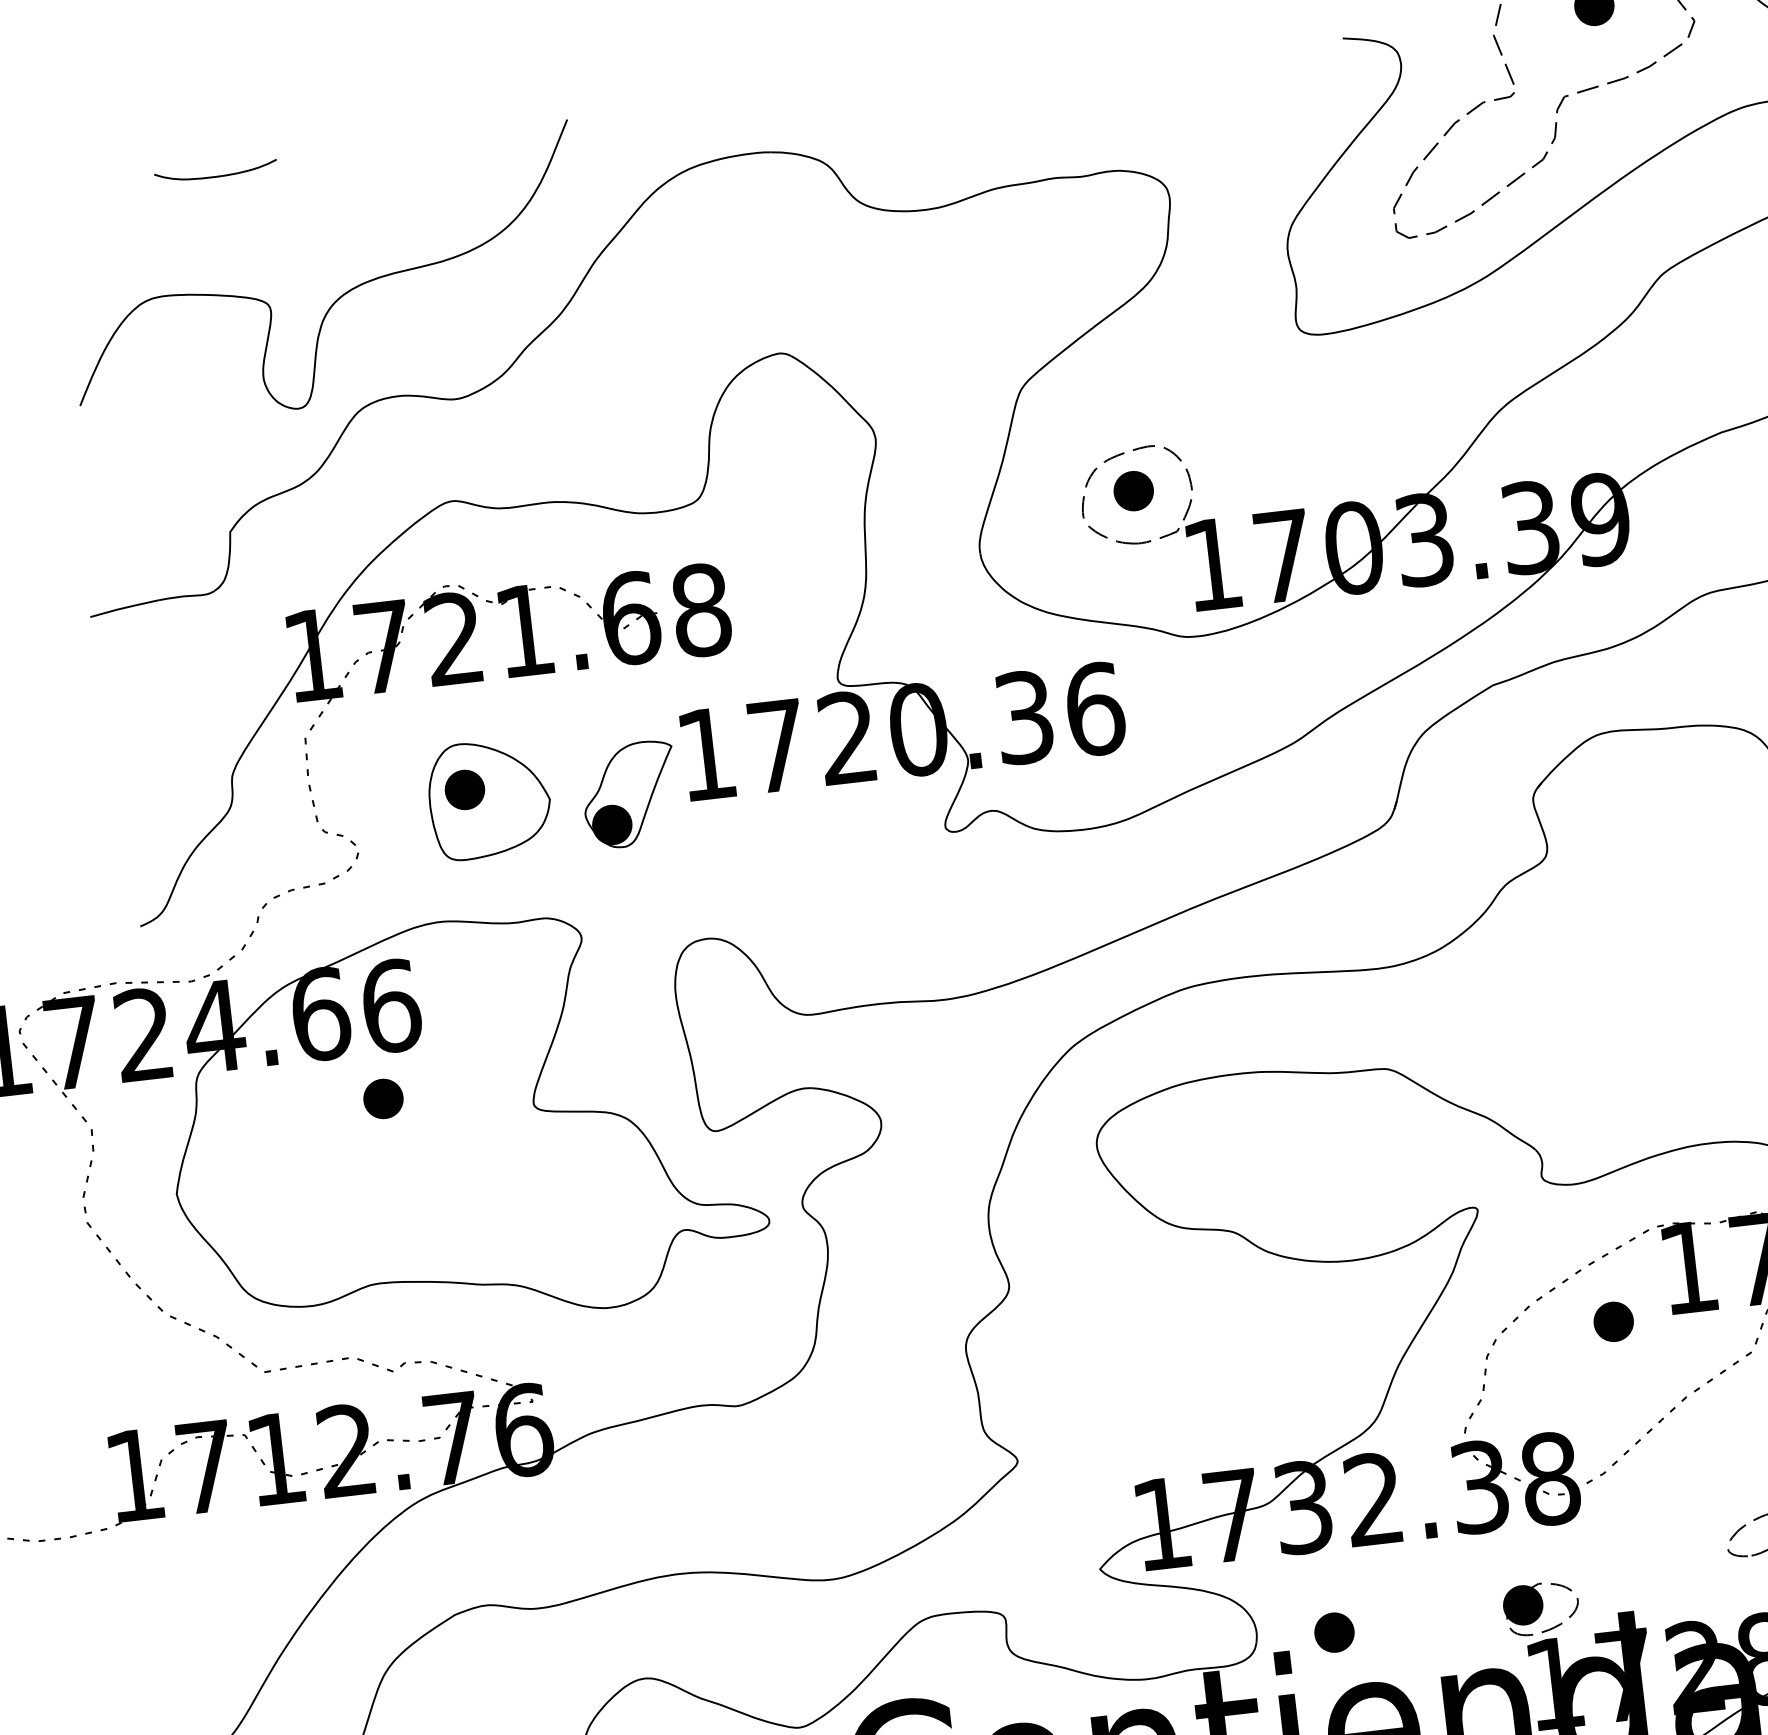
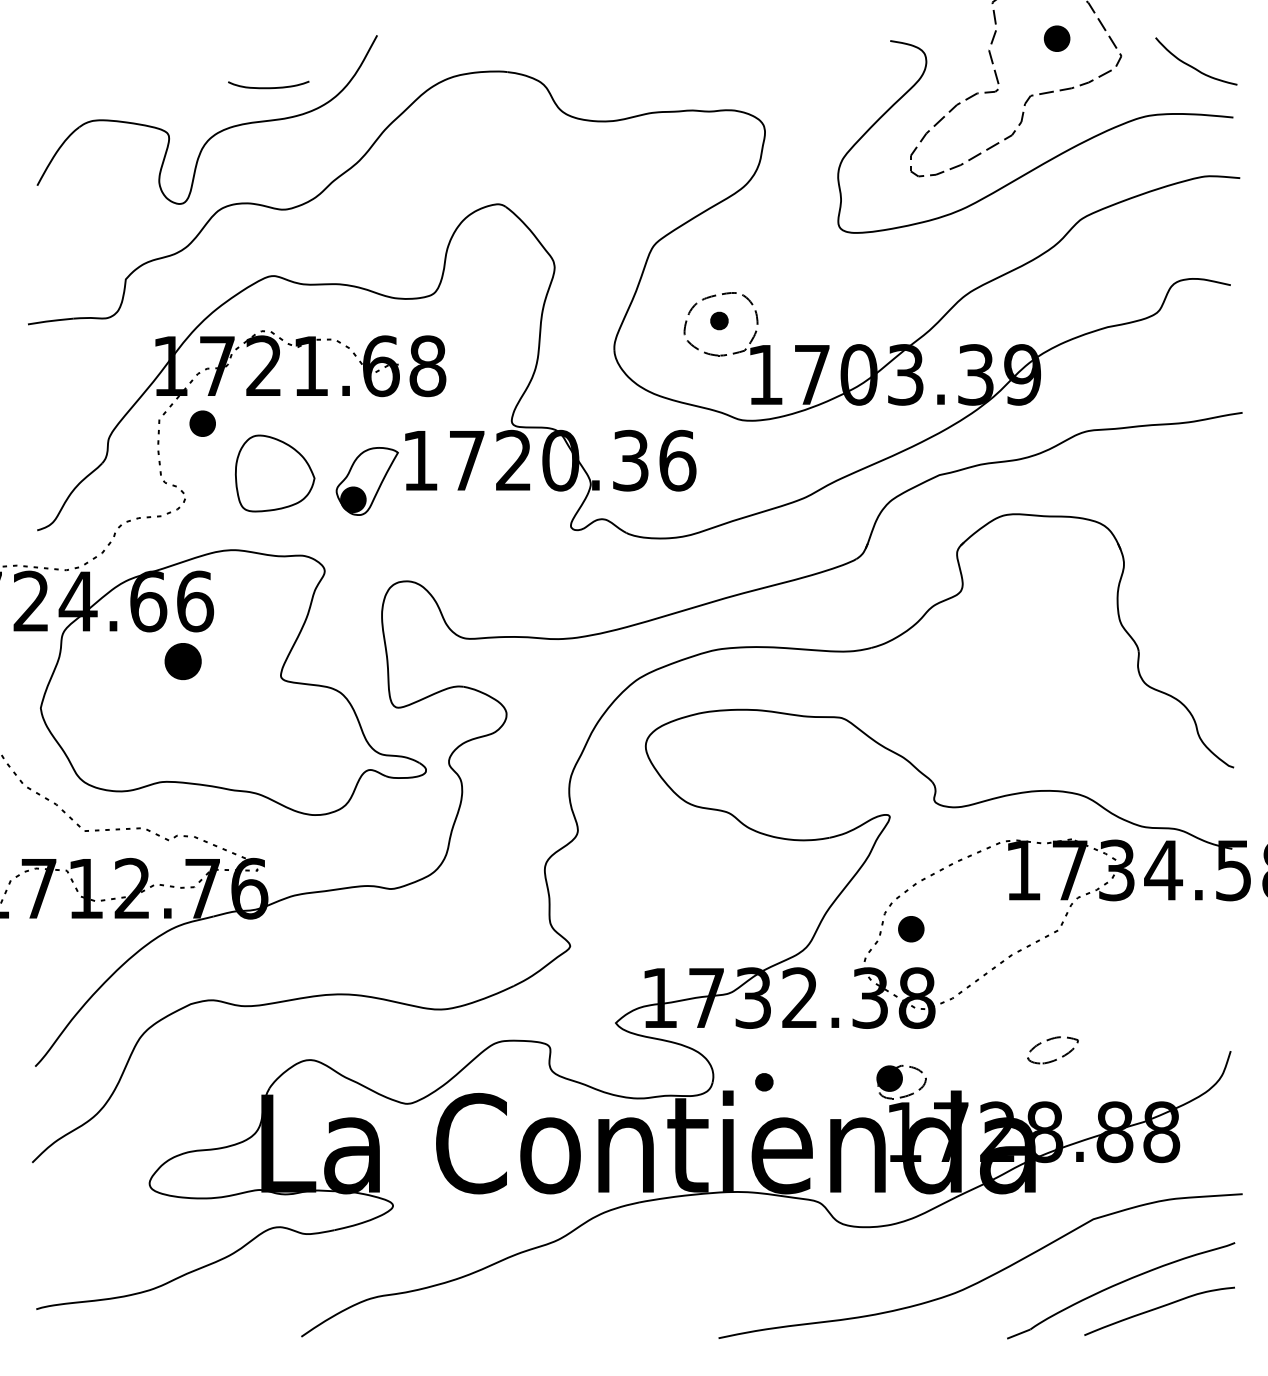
curve: (216, 175) -> (268, 87), moved
part: (1133, 490) -> (719, 320), size x0.7
part: (464, 789) -> (202, 423), moved
part: (382, 1099) -> (182, 661), size x1.4
part: (1614, 1322) -> (911, 929), moved
part: (1334, 1633) -> (764, 1082), size x0.7

